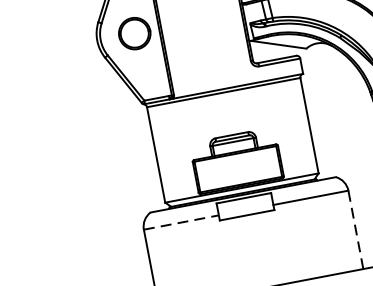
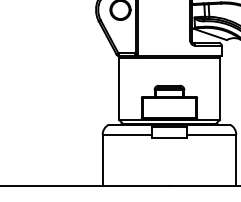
line: (181, 222) -> (127, 134), dashed -> solid
line: (356, 230) -> (236, 160), dashed -> solid

